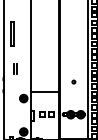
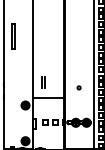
part: (15, 68) -> (43, 81), moved

